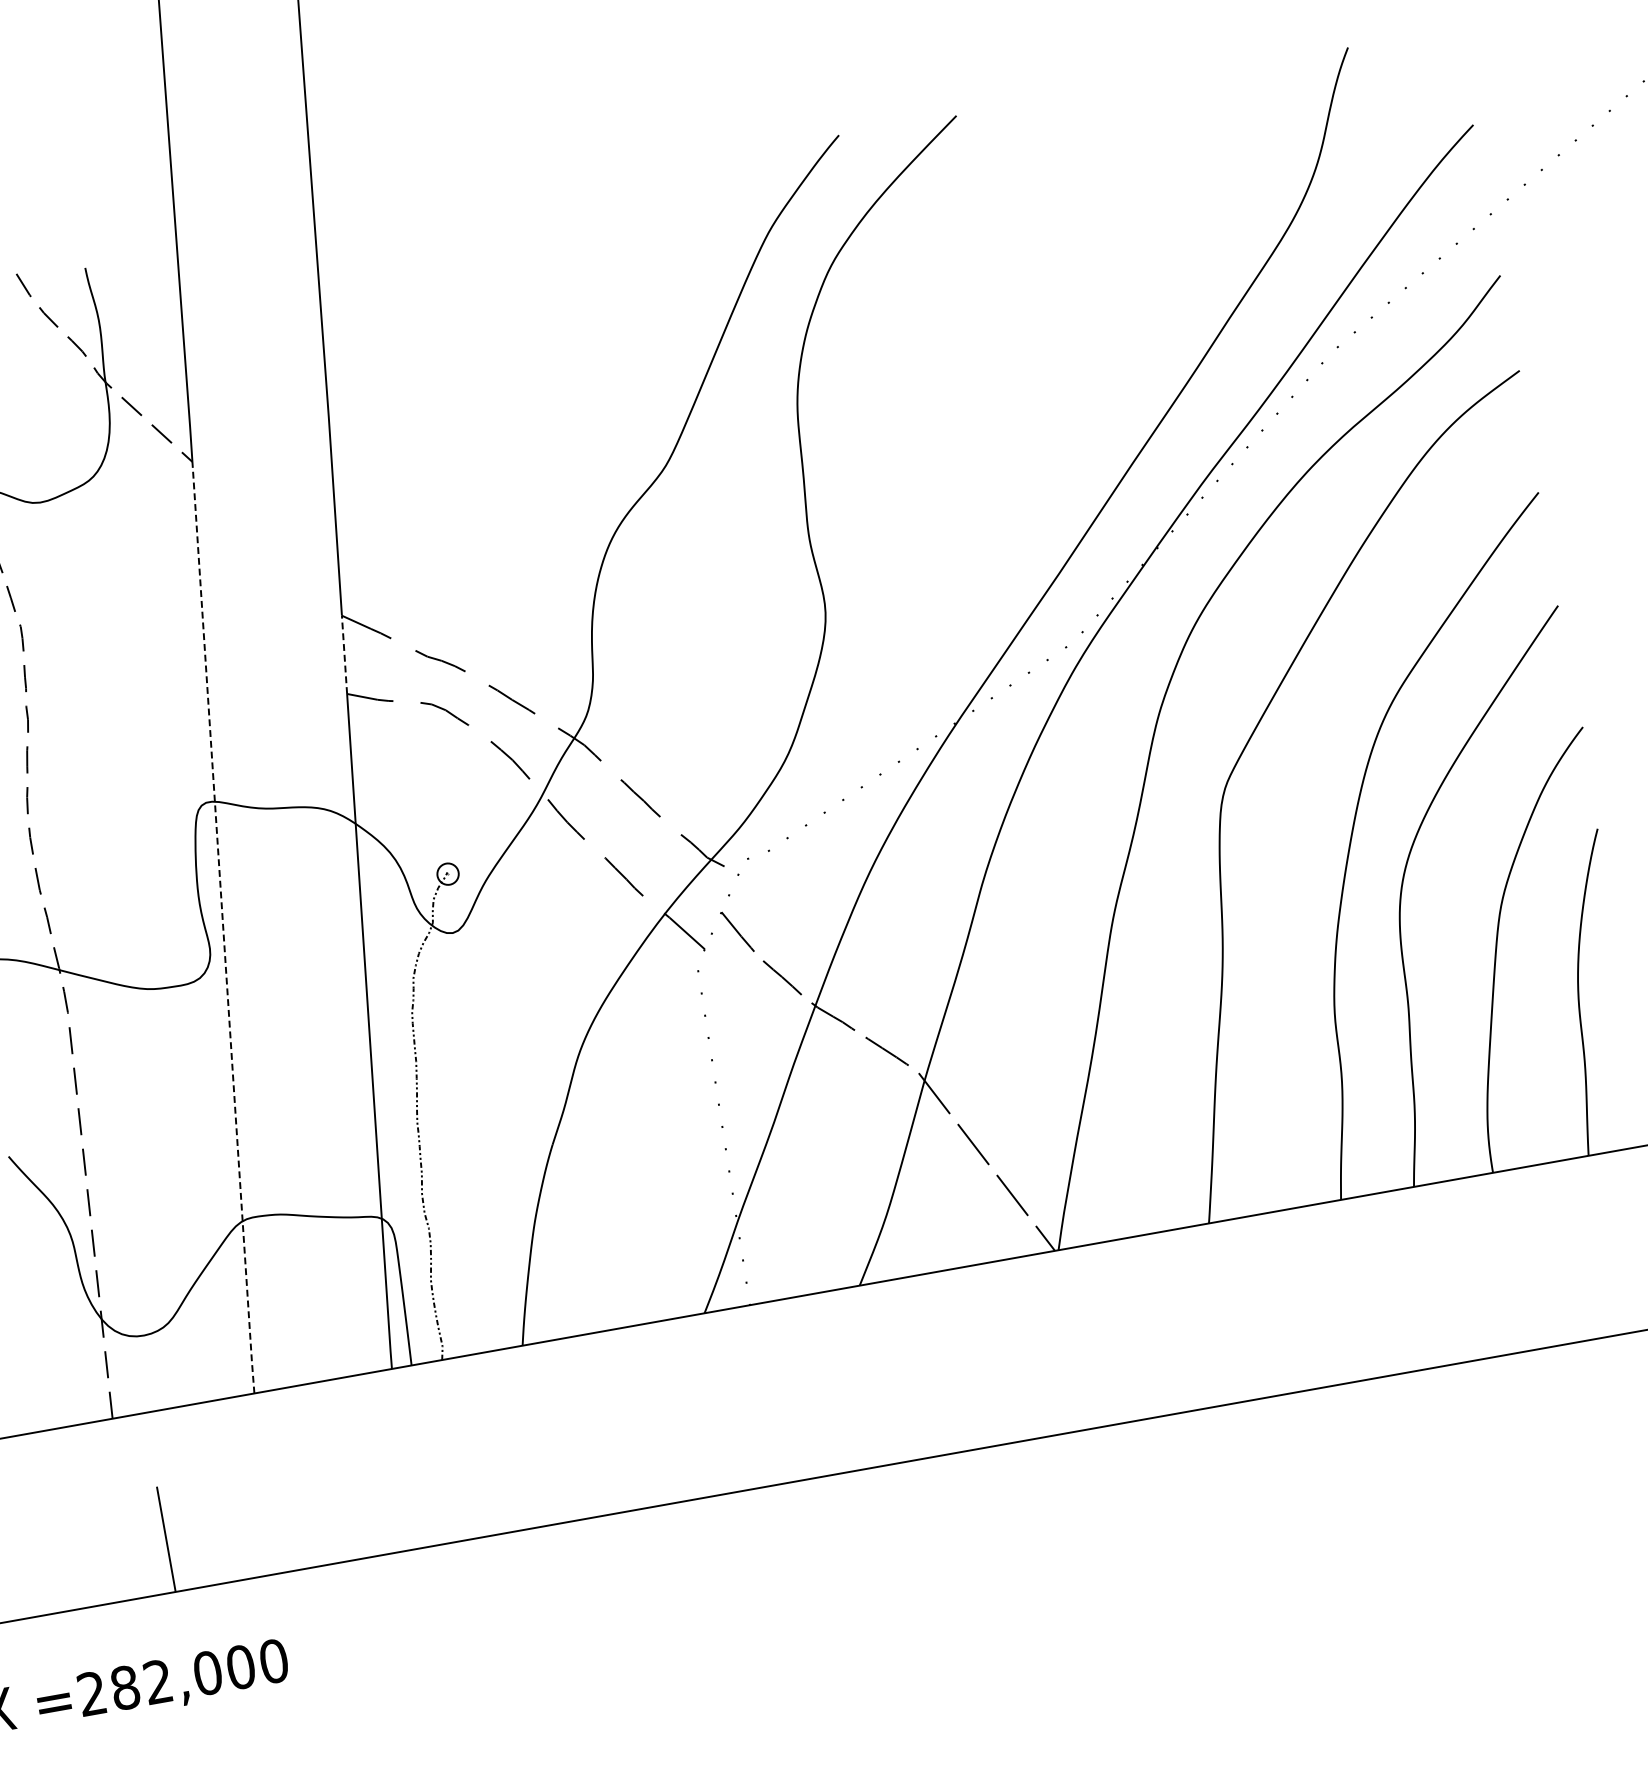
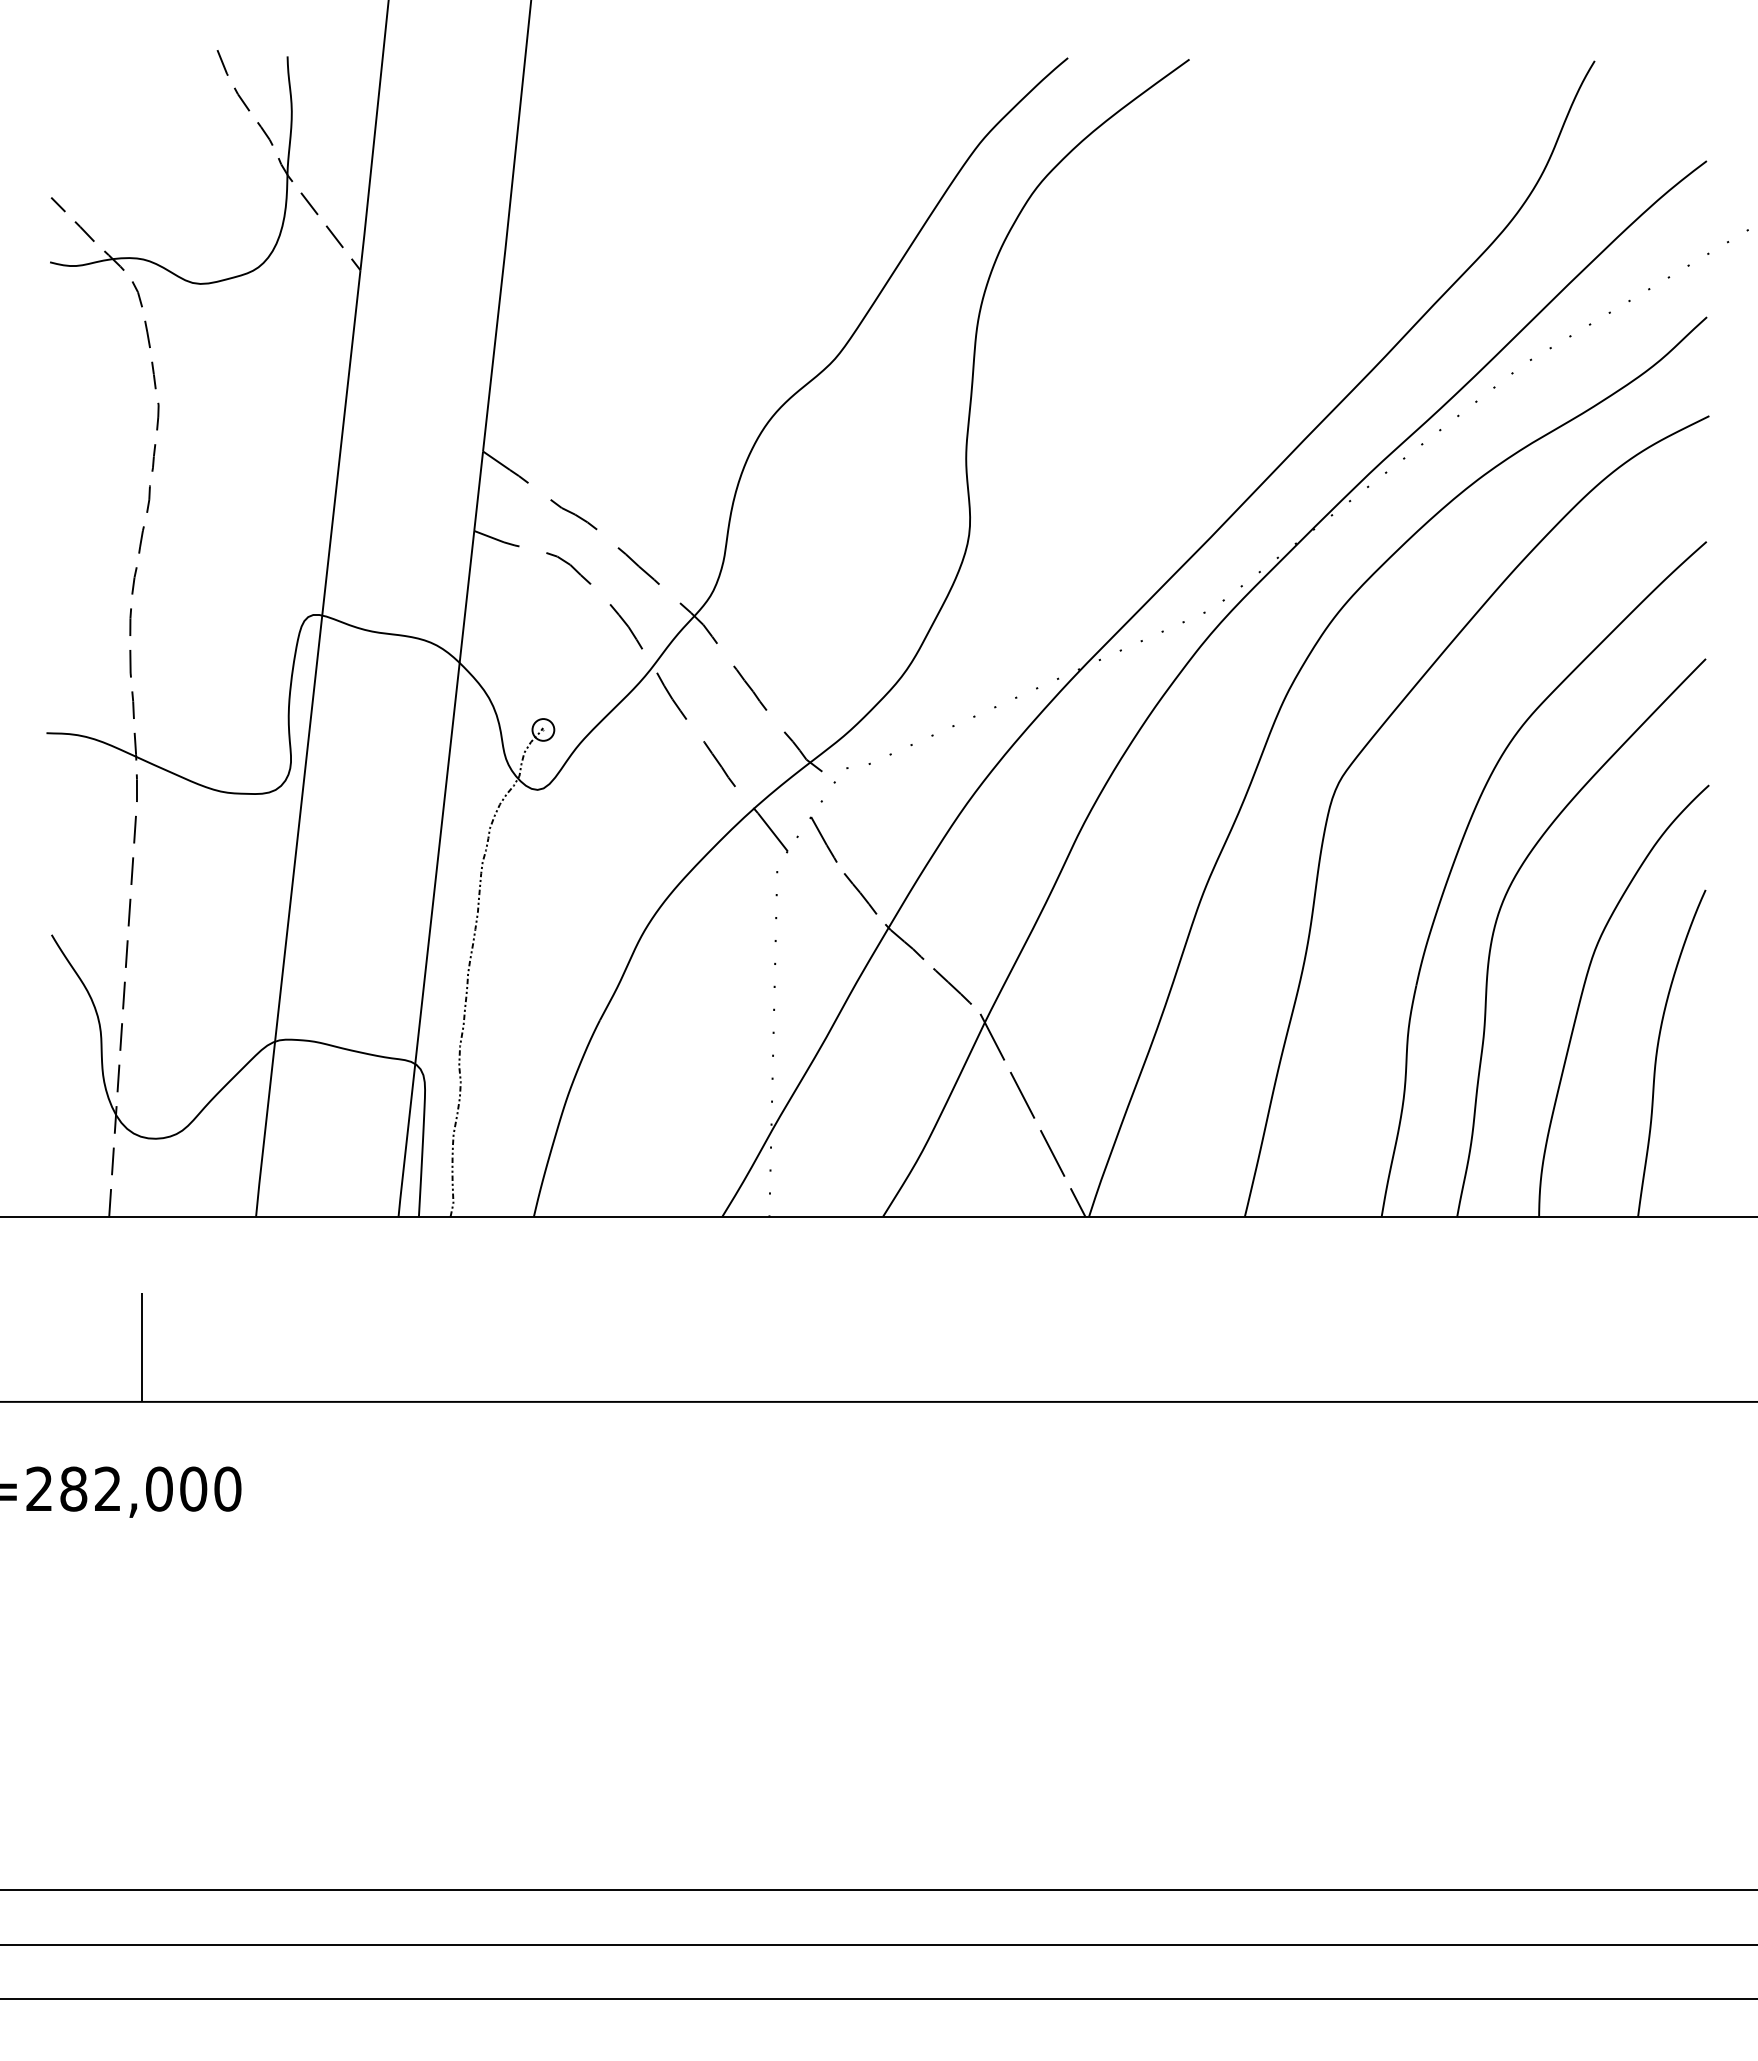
line: (344, 655) -> (478, 491), dashed -> solid
line: (223, 928) -> (308, 744), dashed -> solid

